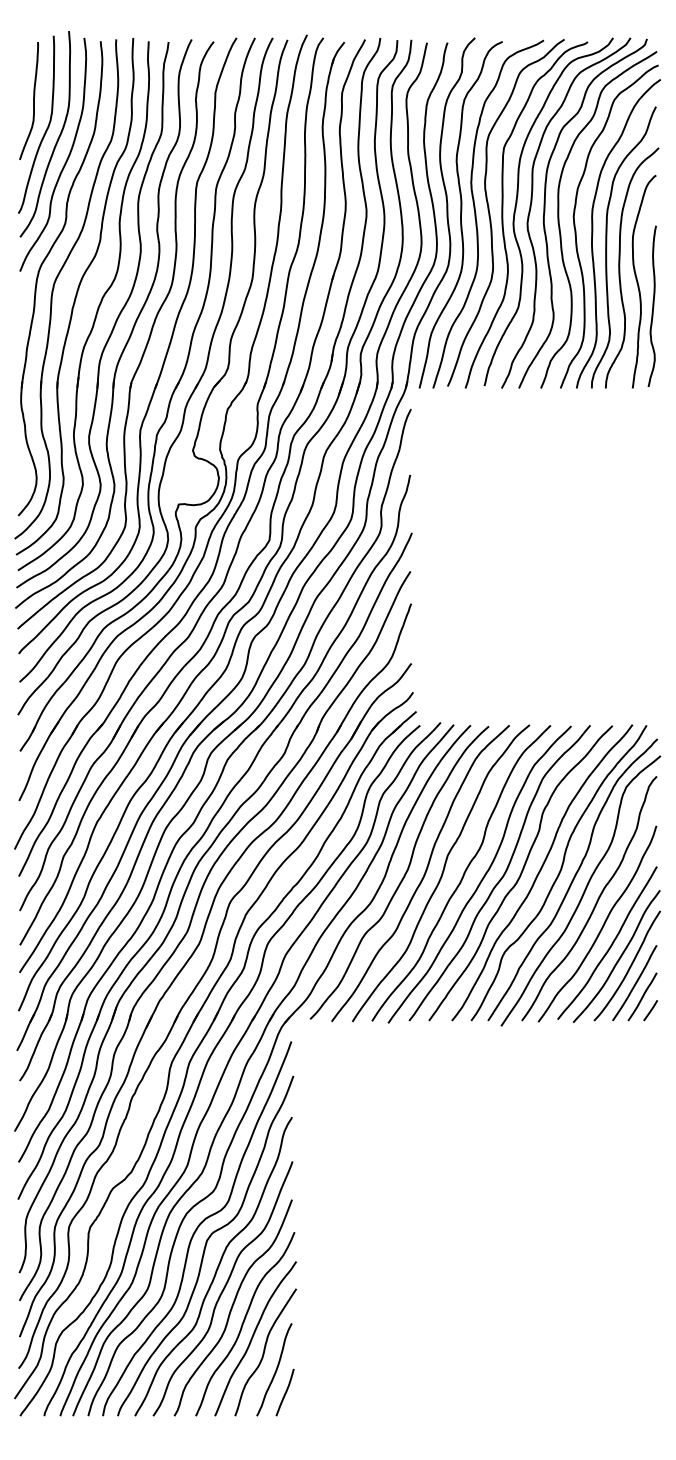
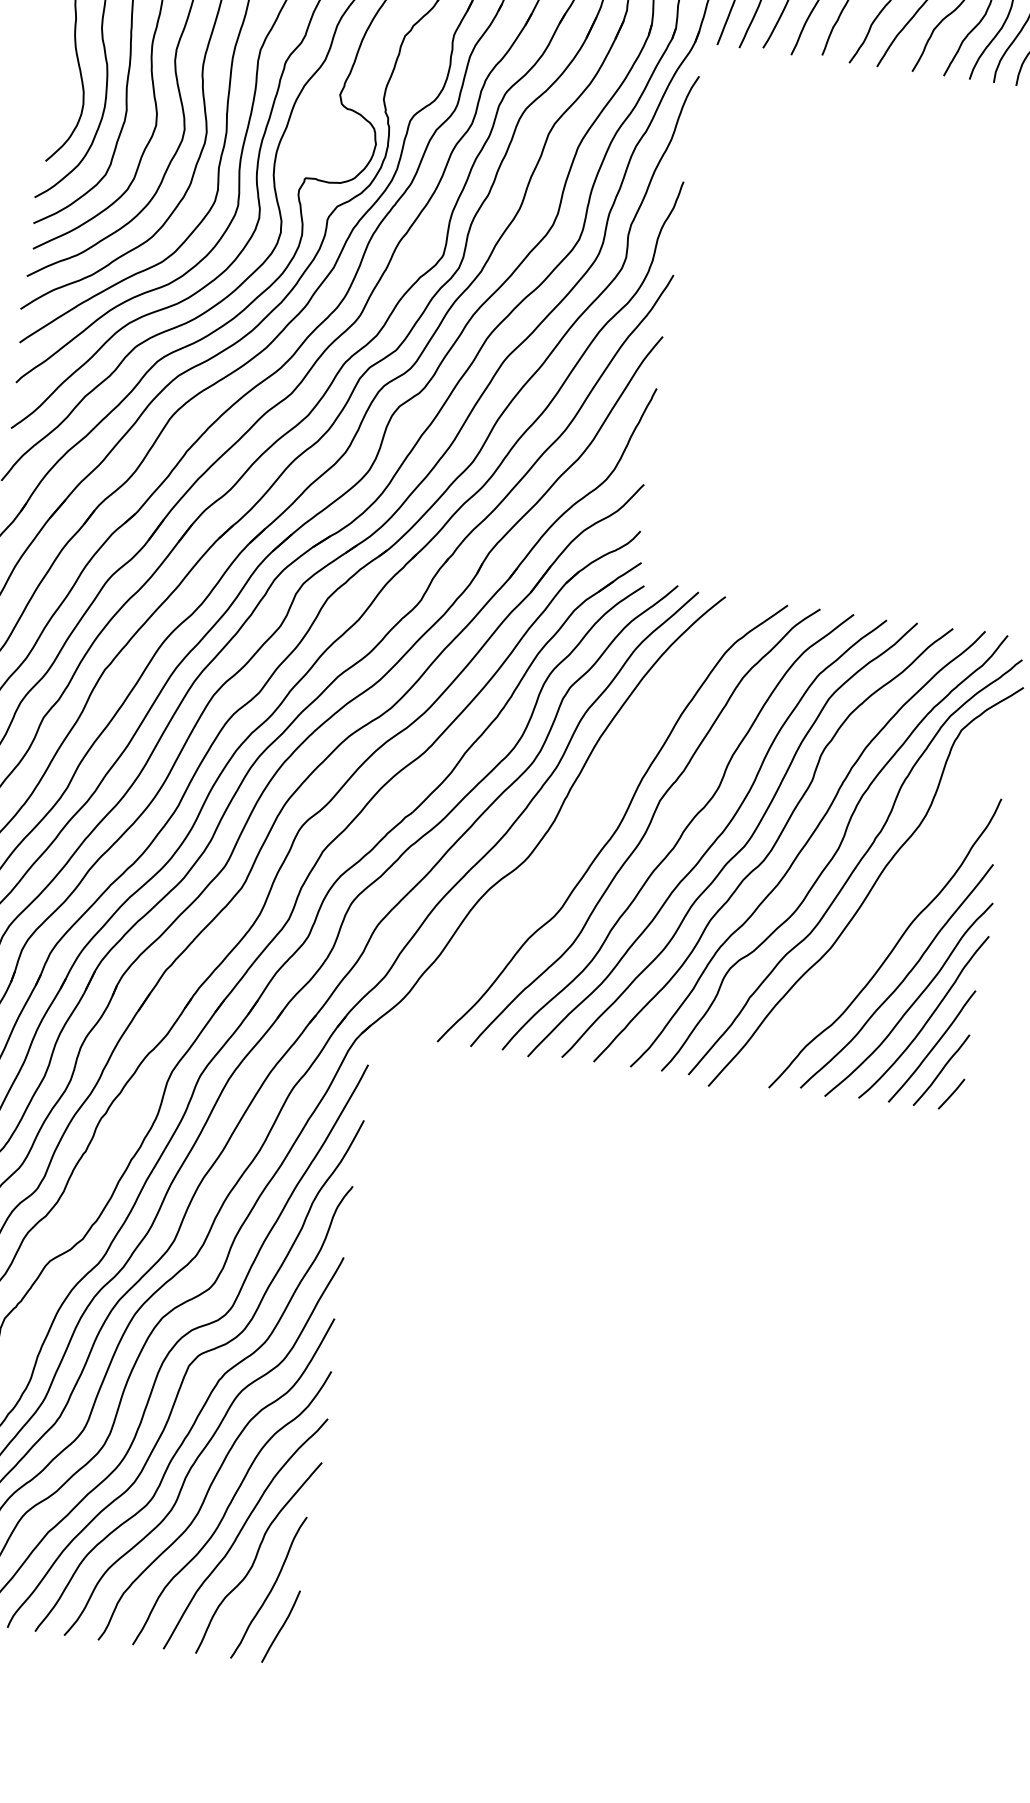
curve: (403, 875) -> (584, 822), removed
curve: (596, 900) -> (888, 905), removed

